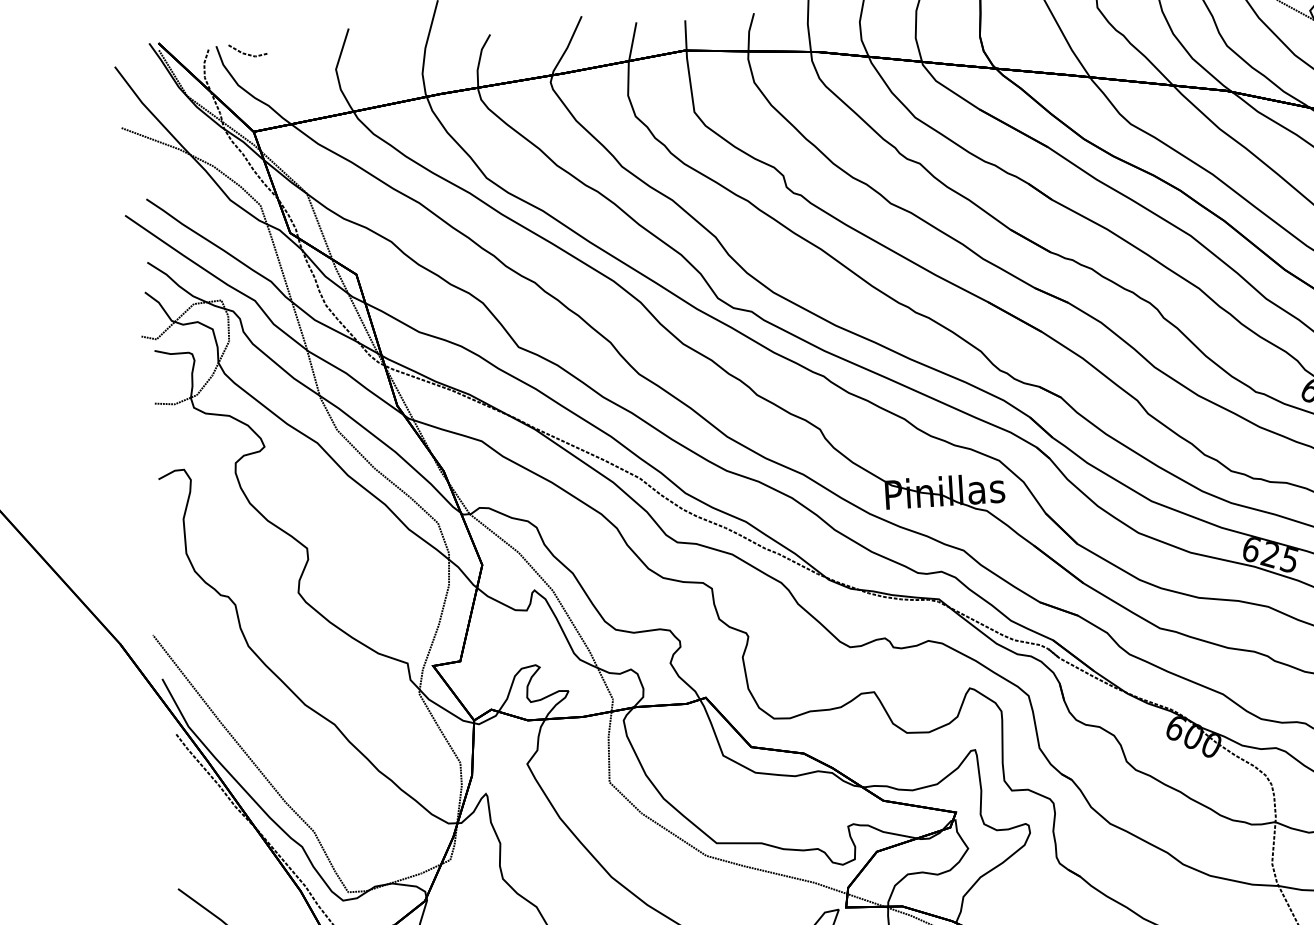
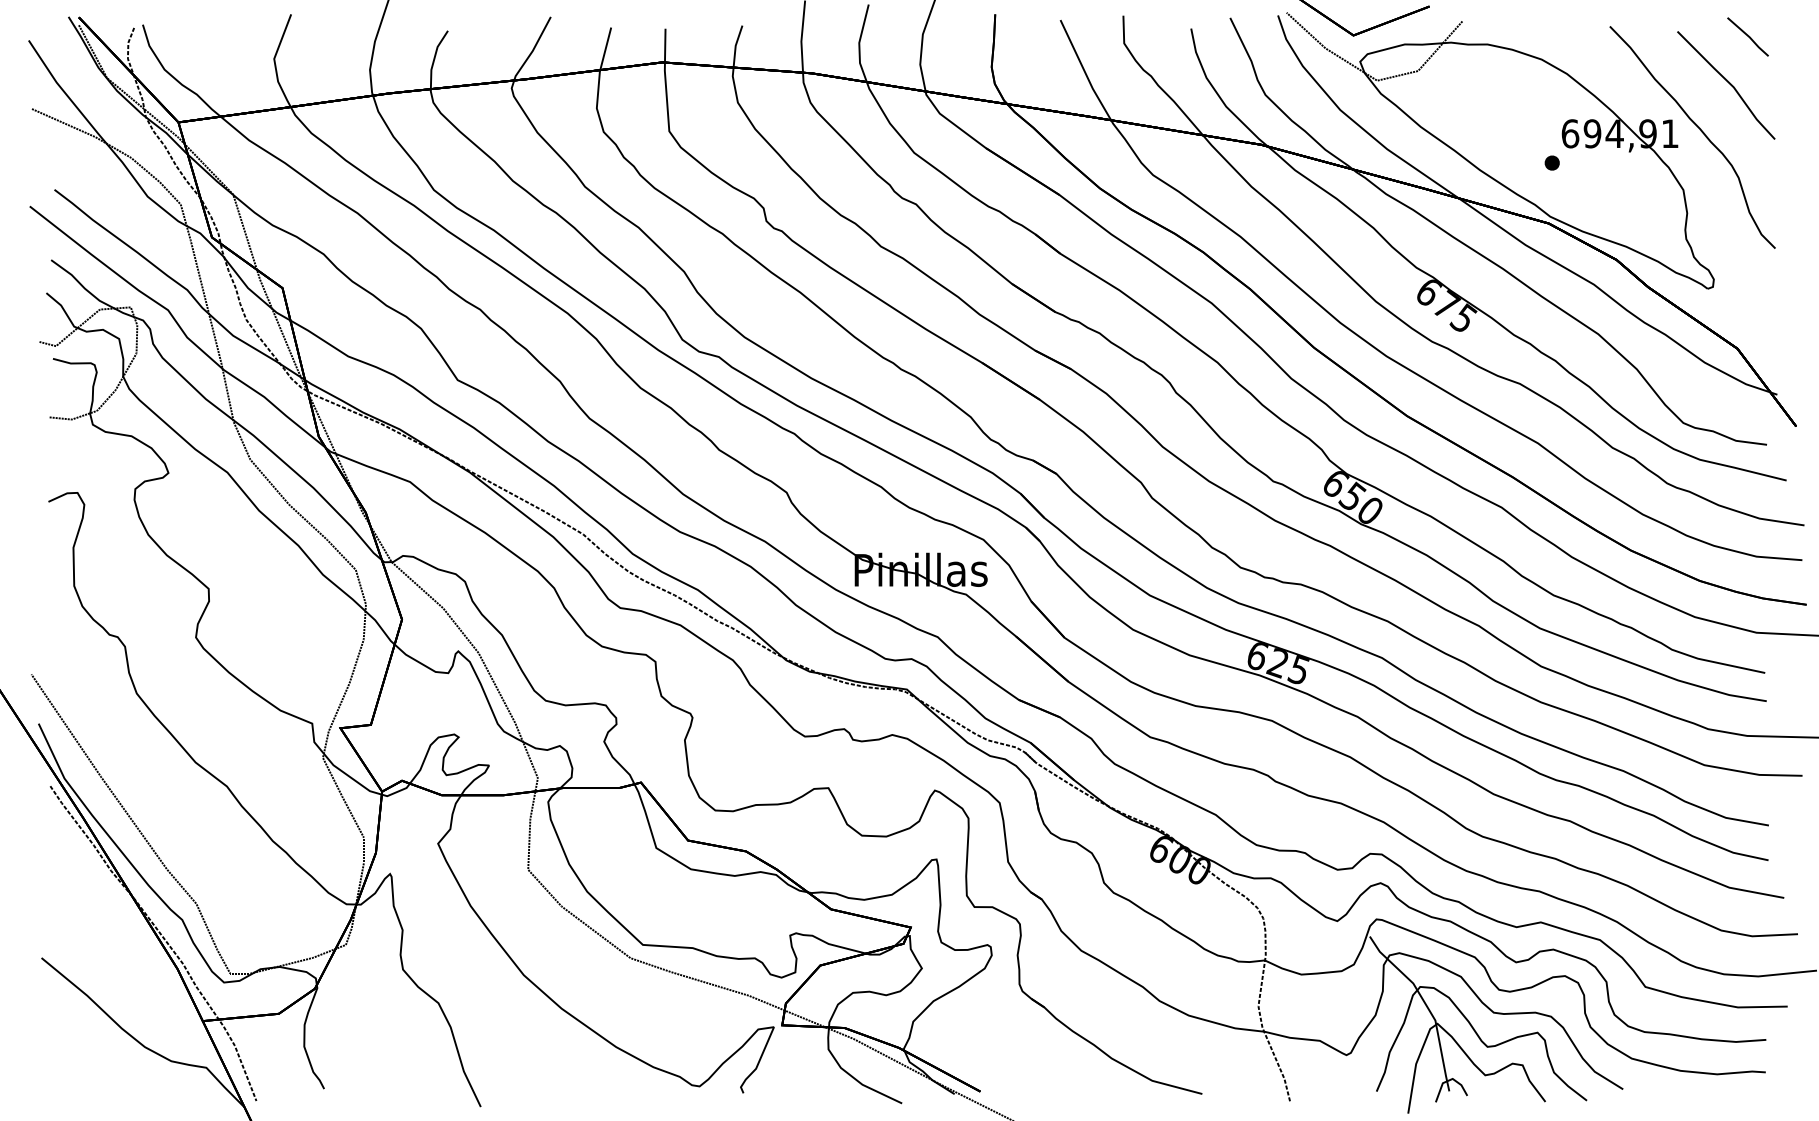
line: (246, 53) -> (175, 34), removed

